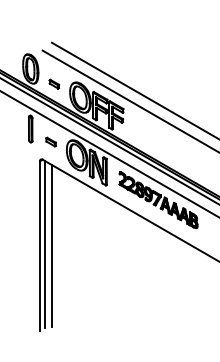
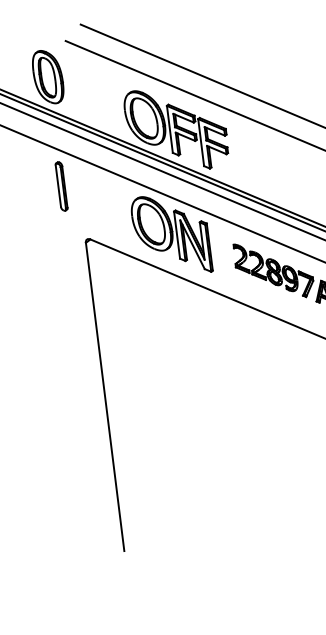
part: (54, 83) -> (94, 98), removed
part: (50, 141) -> (100, 204), removed
line: (45, 244) -> (114, 393), removed
line: (51, 246) -> (126, 395), removed

